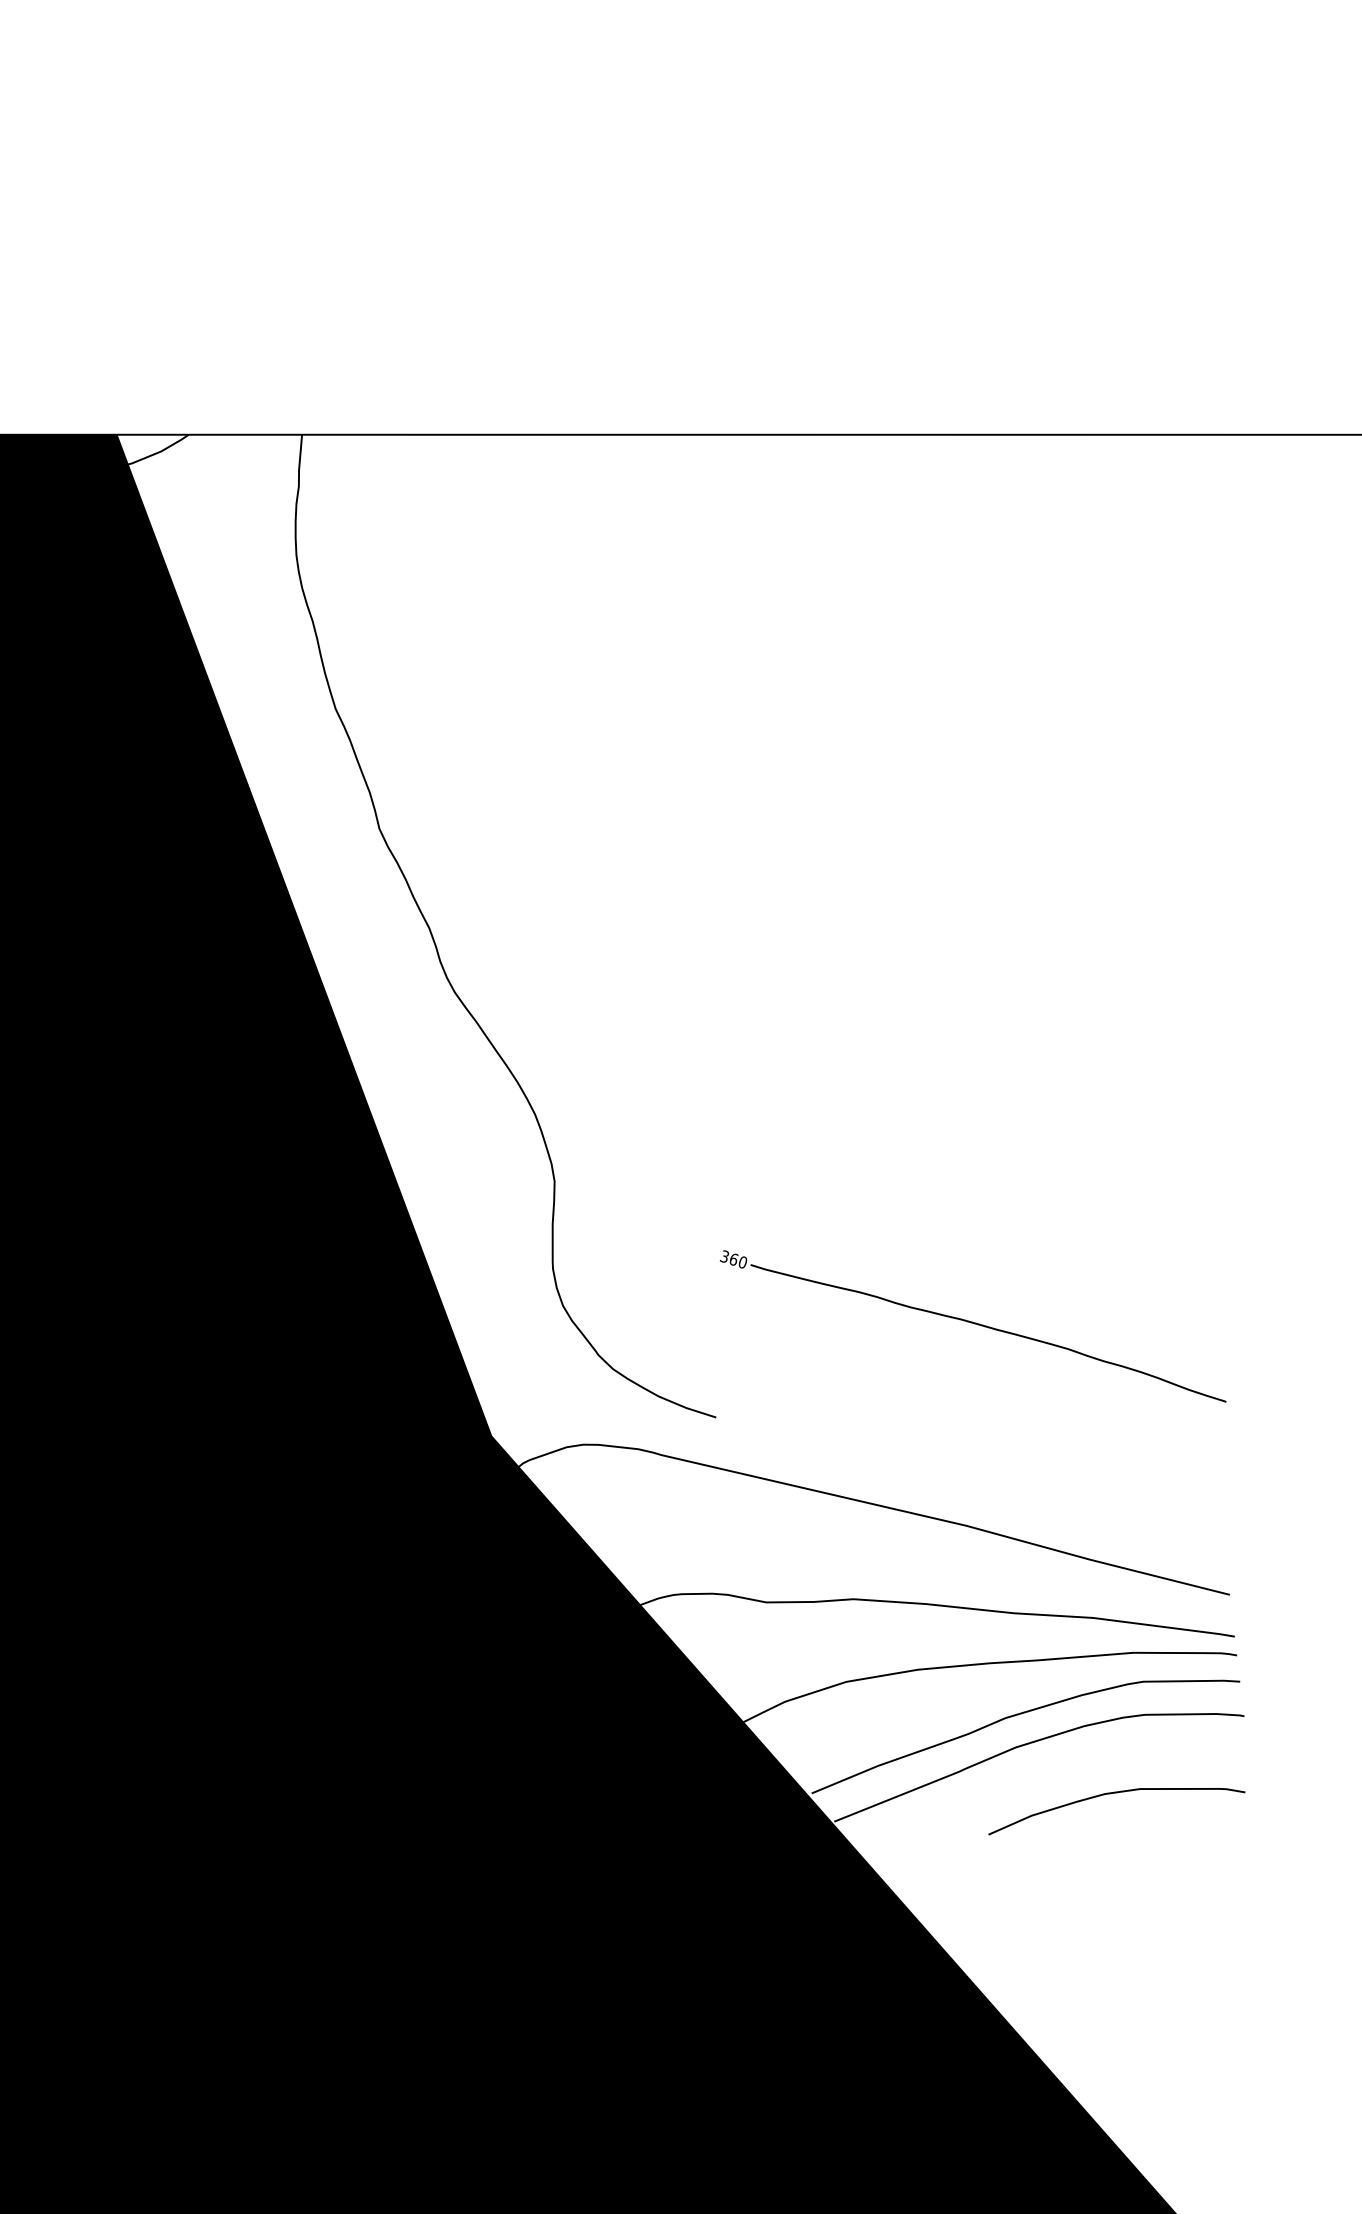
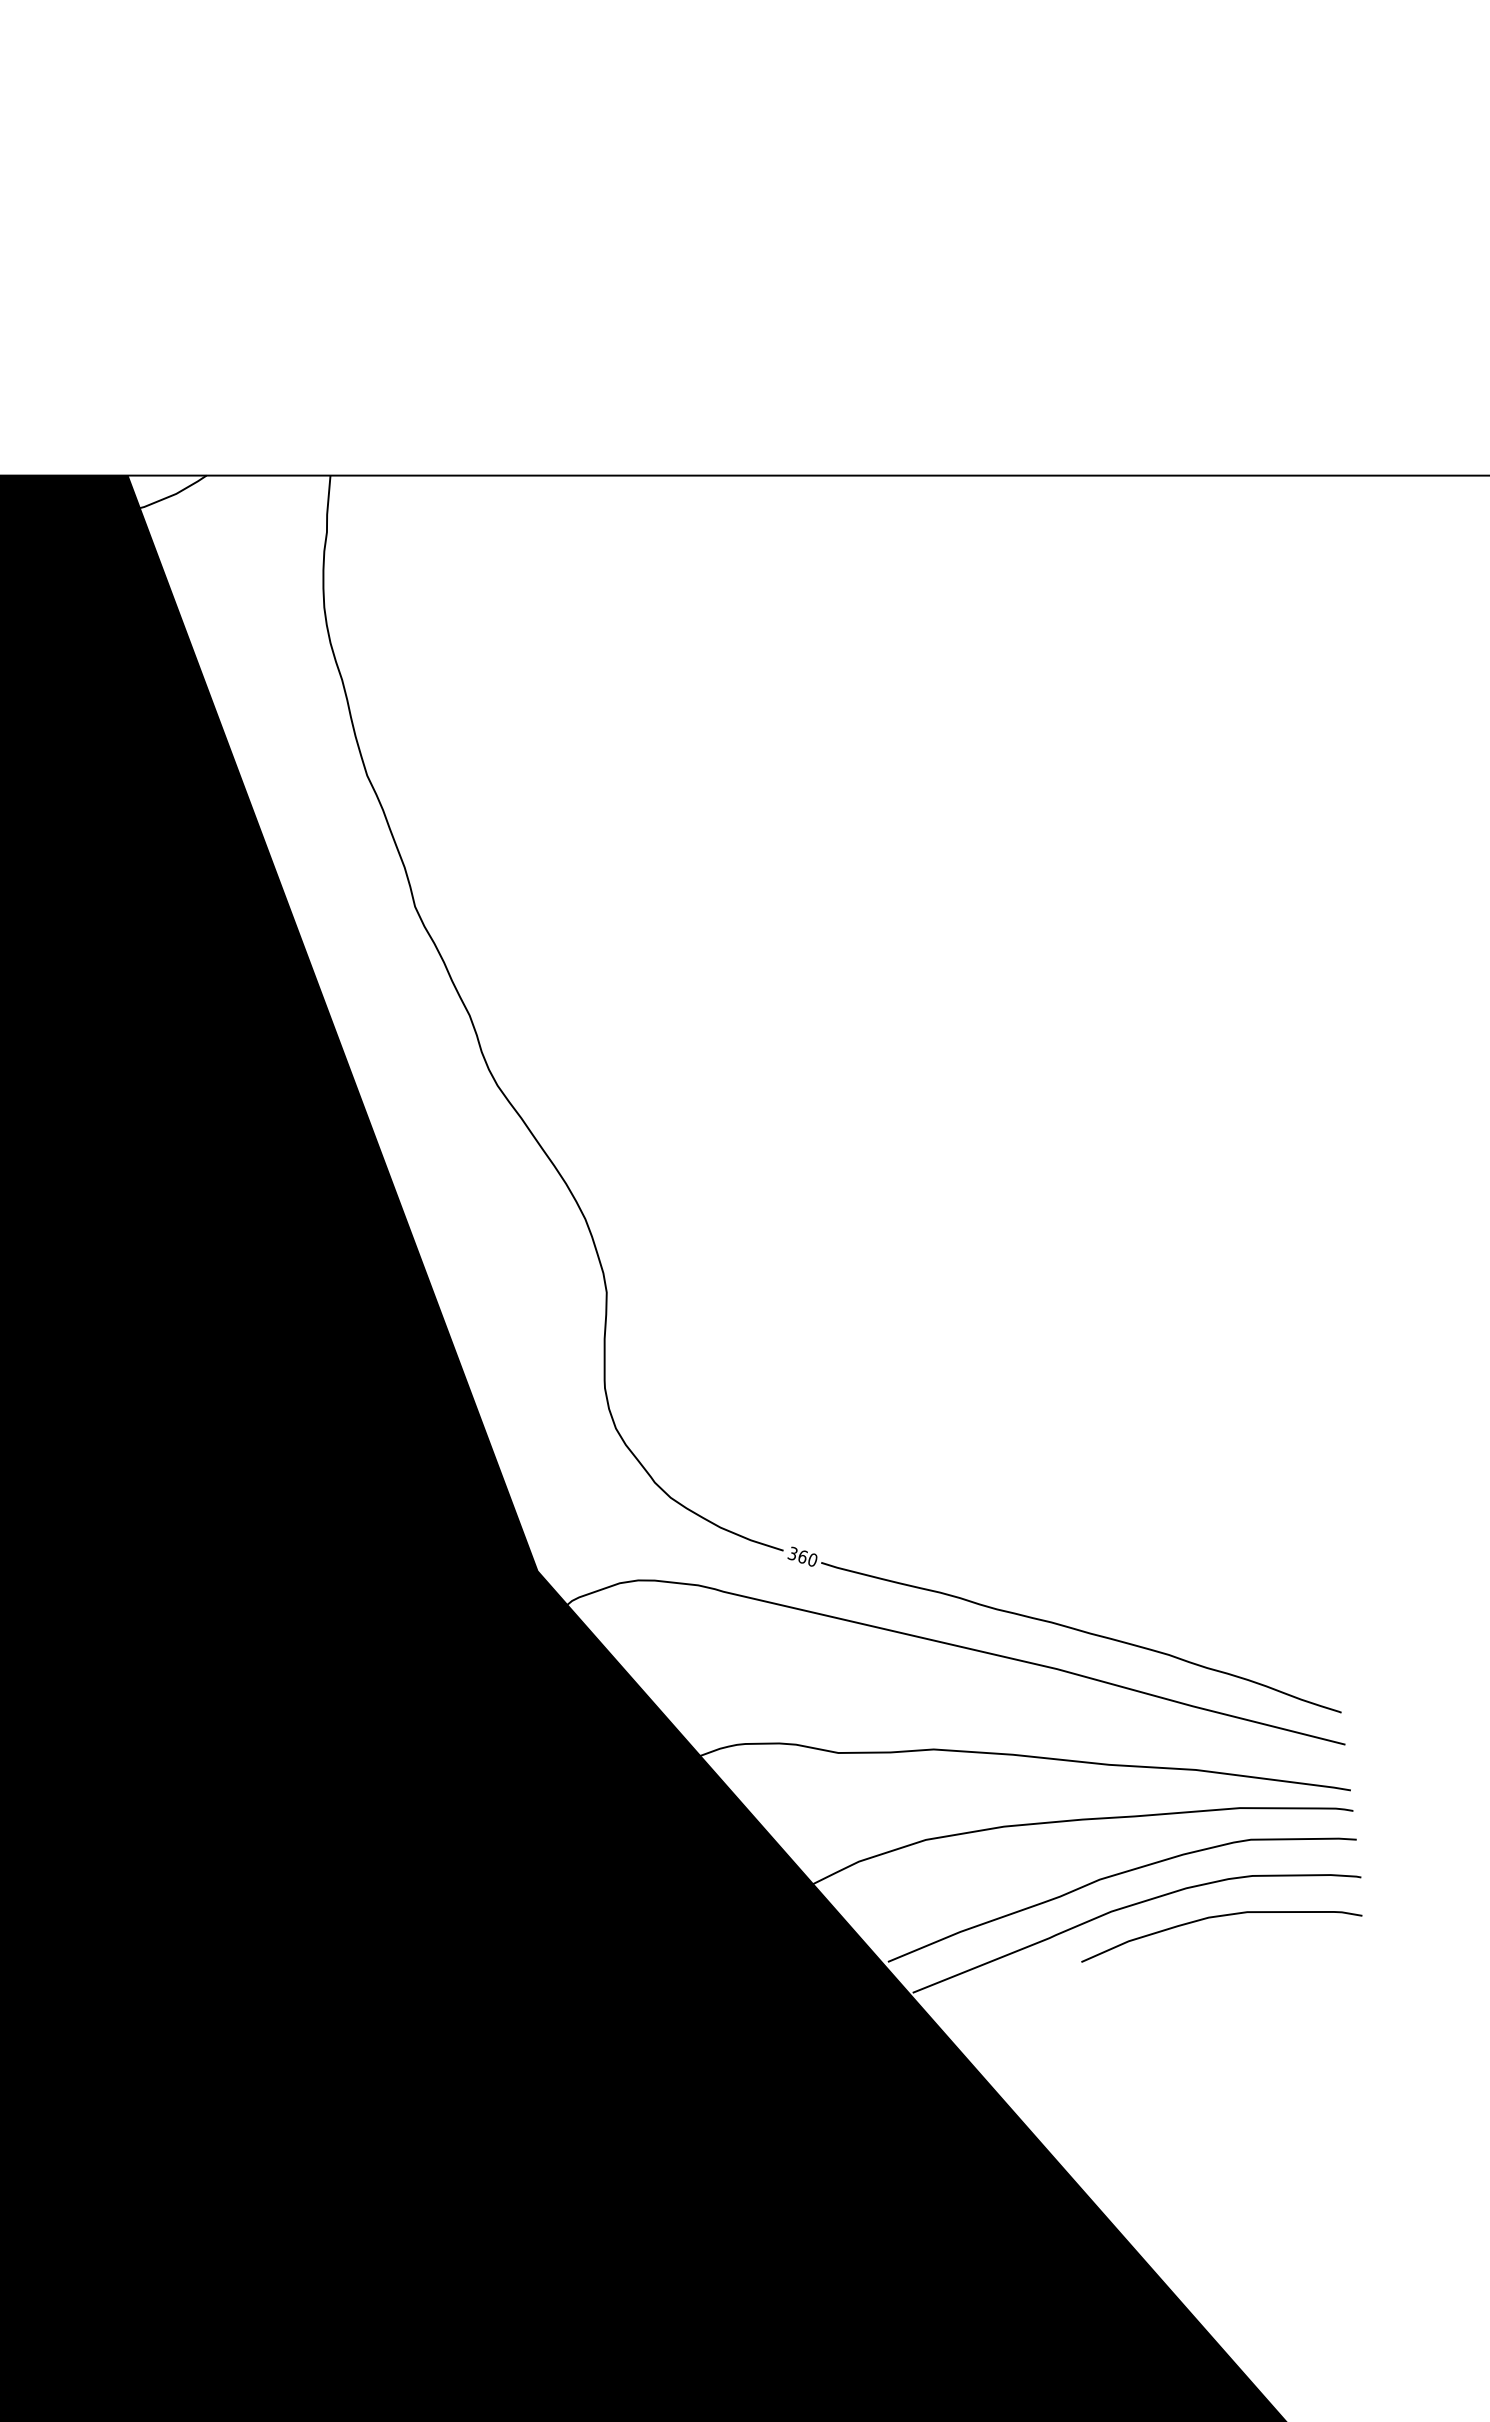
part: (973, 1325) -> (1064, 1629), moved
curve: (1113, 1793) -> (1218, 1917), moved

